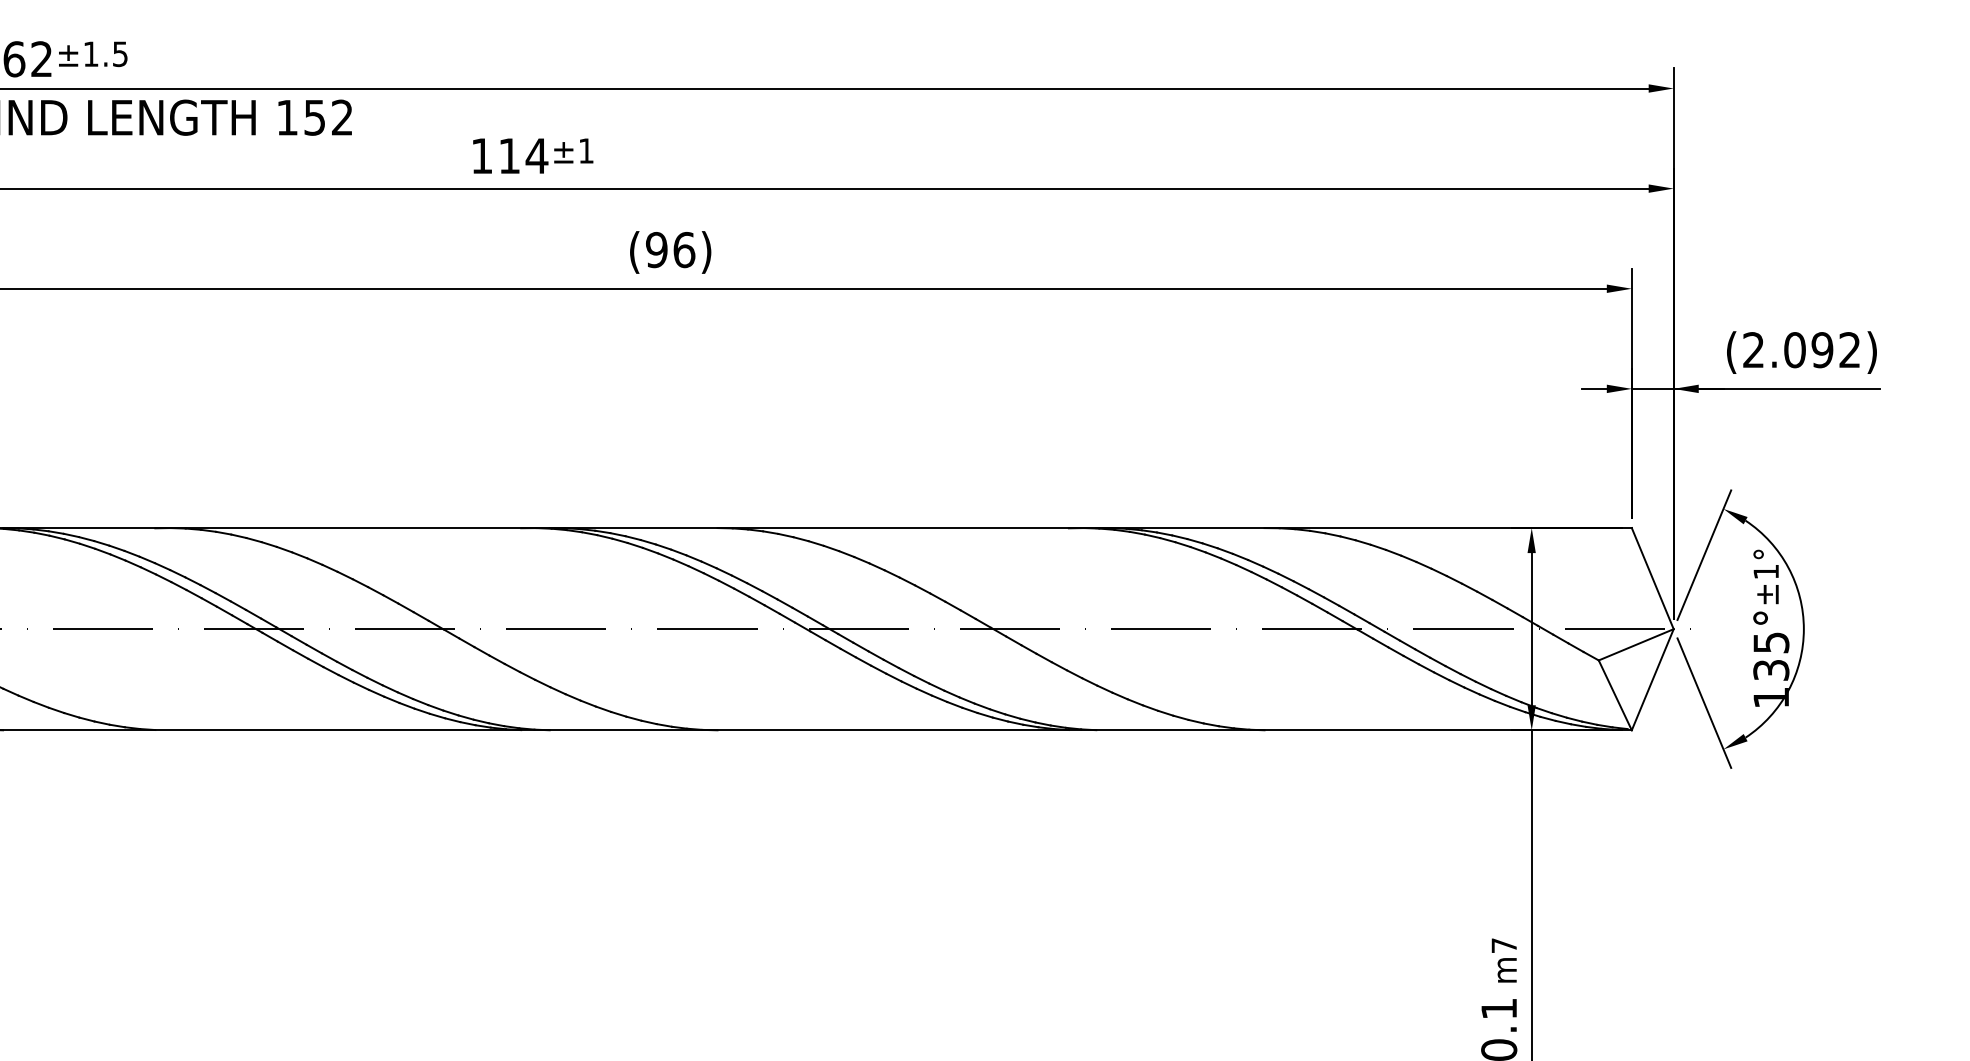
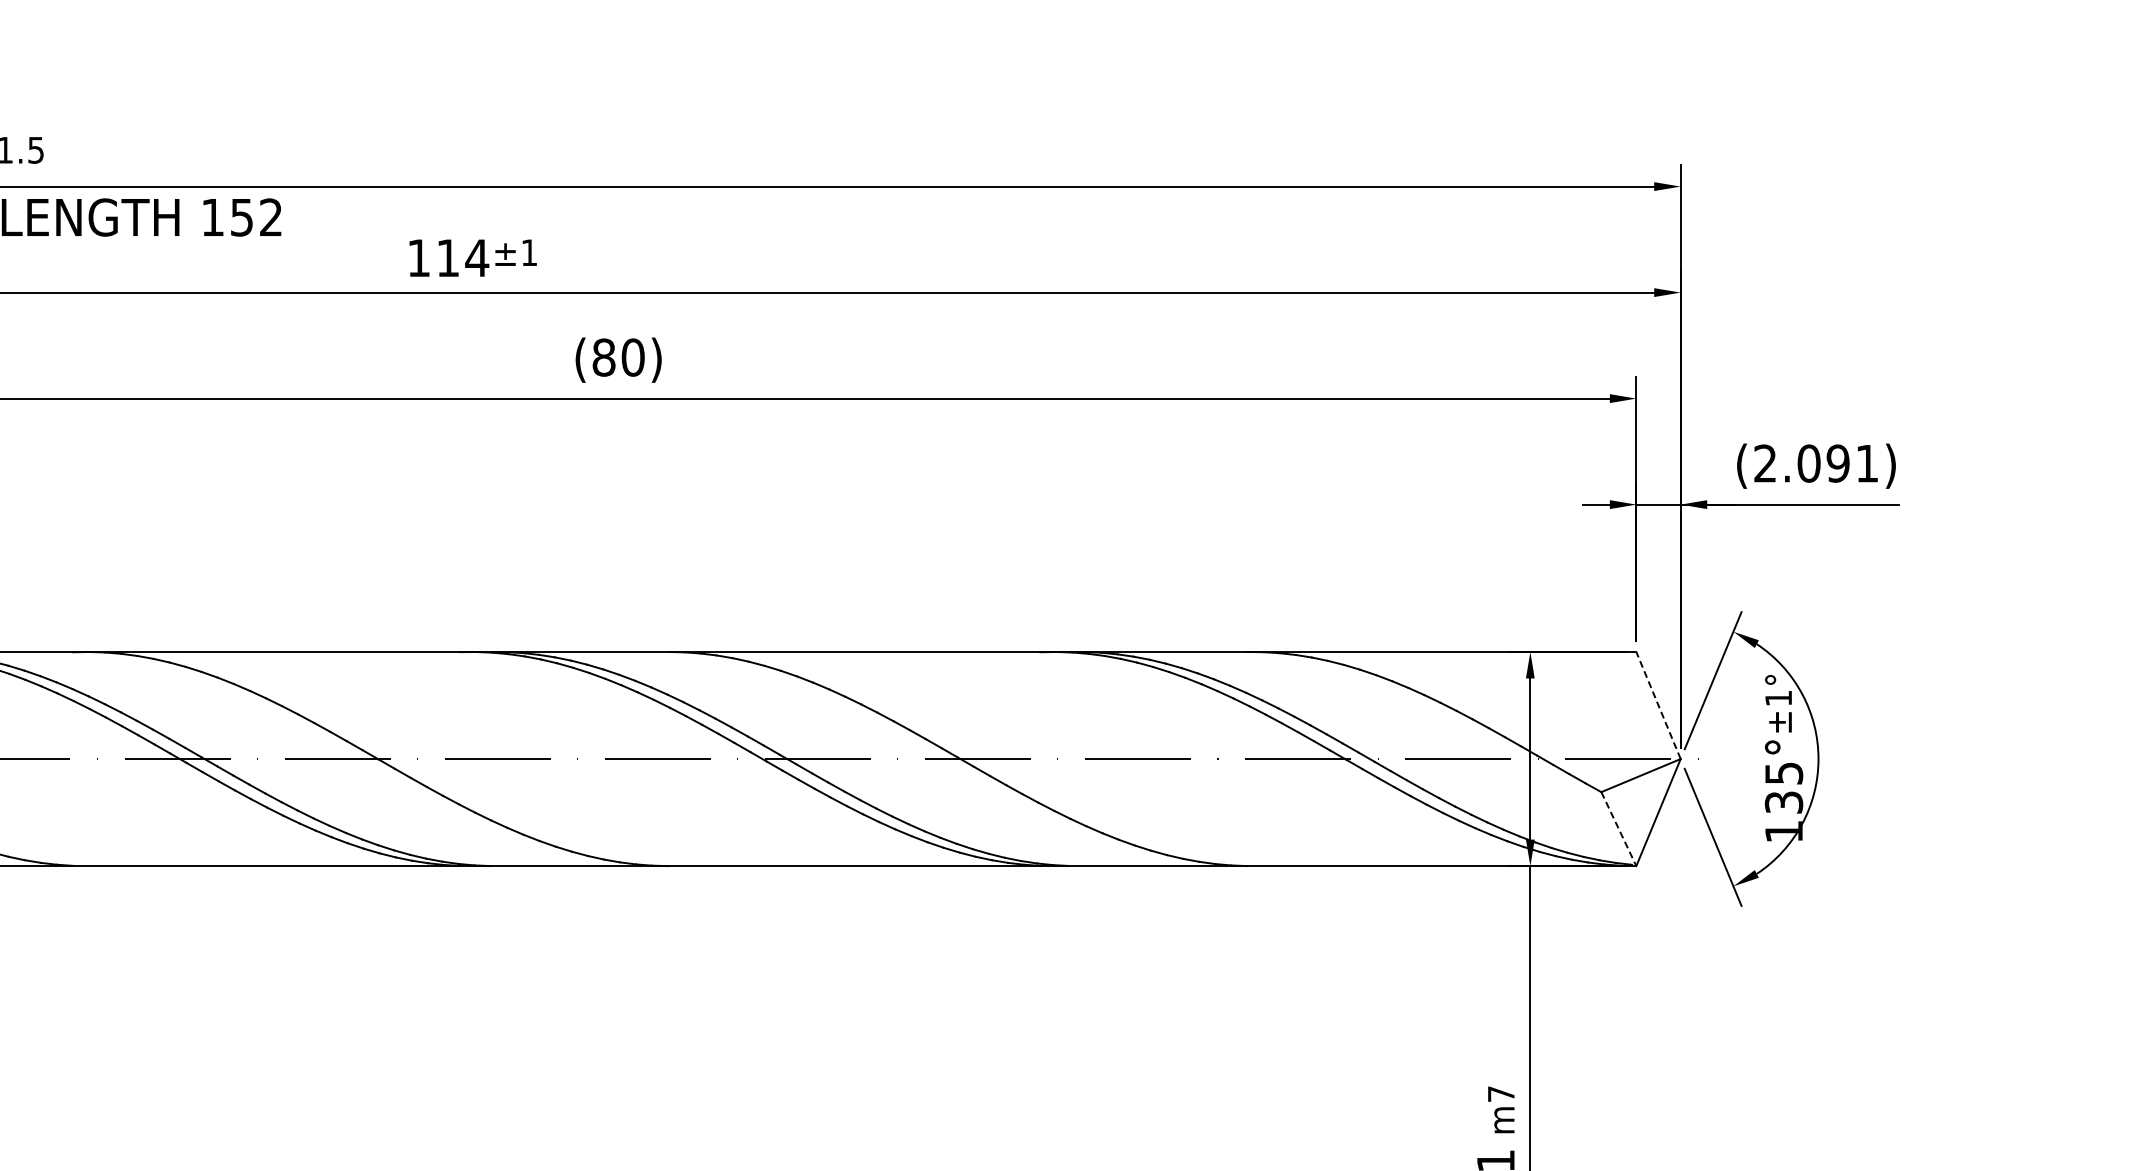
text: (670, 249) -> (618, 357), (96) -> (80)
text: (1849, 350) -> (1866, 463), (2.092) -> (2.091)
line: (1652, 578) -> (1658, 705), solid -> dashed
line: (1614, 695) -> (1618, 829), solid -> dashed

